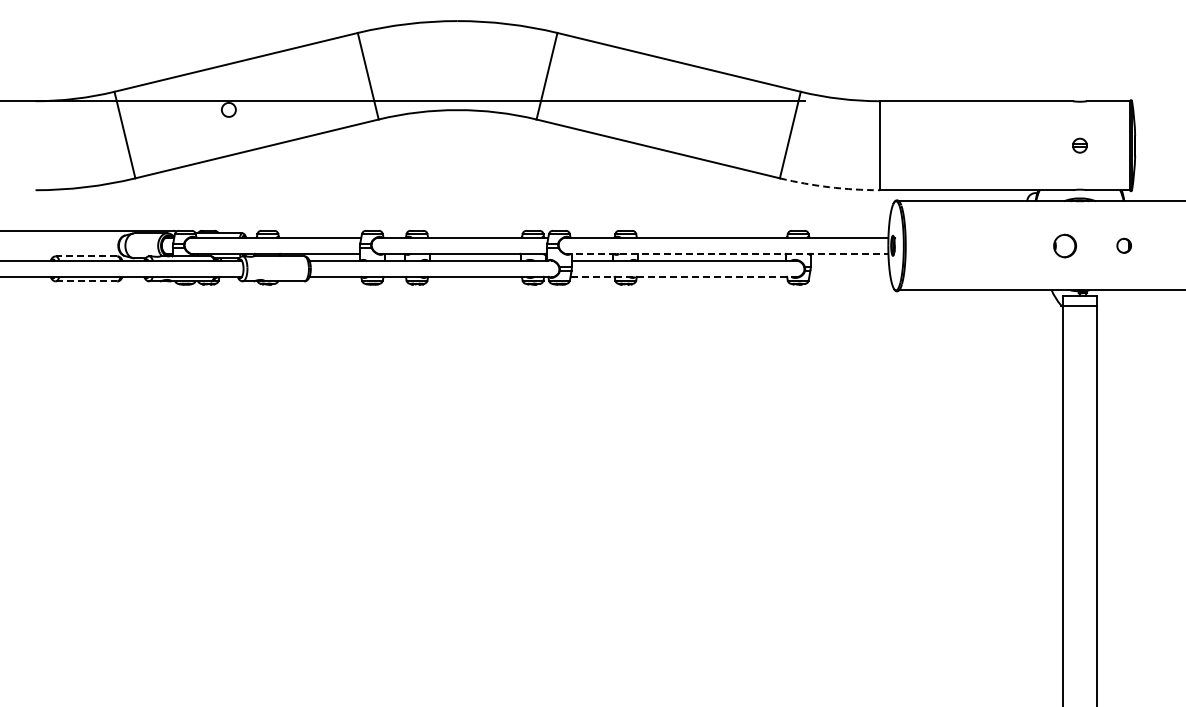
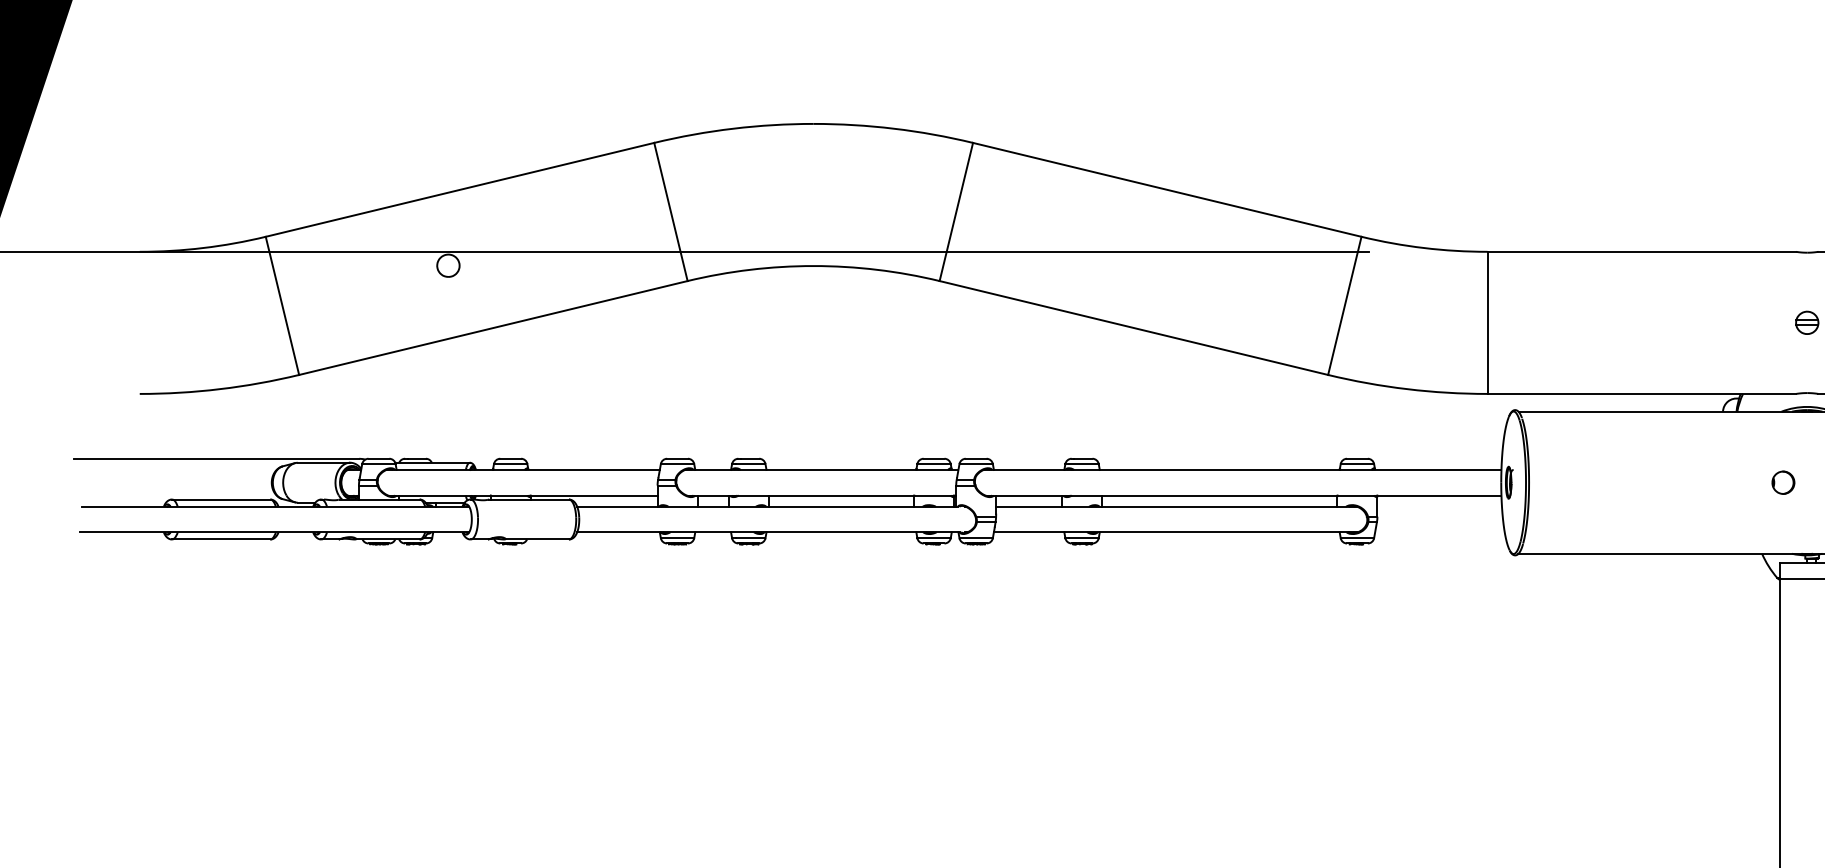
arc: (829, 187) -> (1407, 389), dashed -> solid
part: (1064, 245) -> (1782, 482), size x0.62
line: (726, 253) -> (1242, 494), dashed -> solid
line: (86, 256) -> (221, 499), dashed -> solid
line: (682, 276) -> (1172, 531), dashed -> solid
line: (86, 281) -> (221, 539), dashed -> solid

